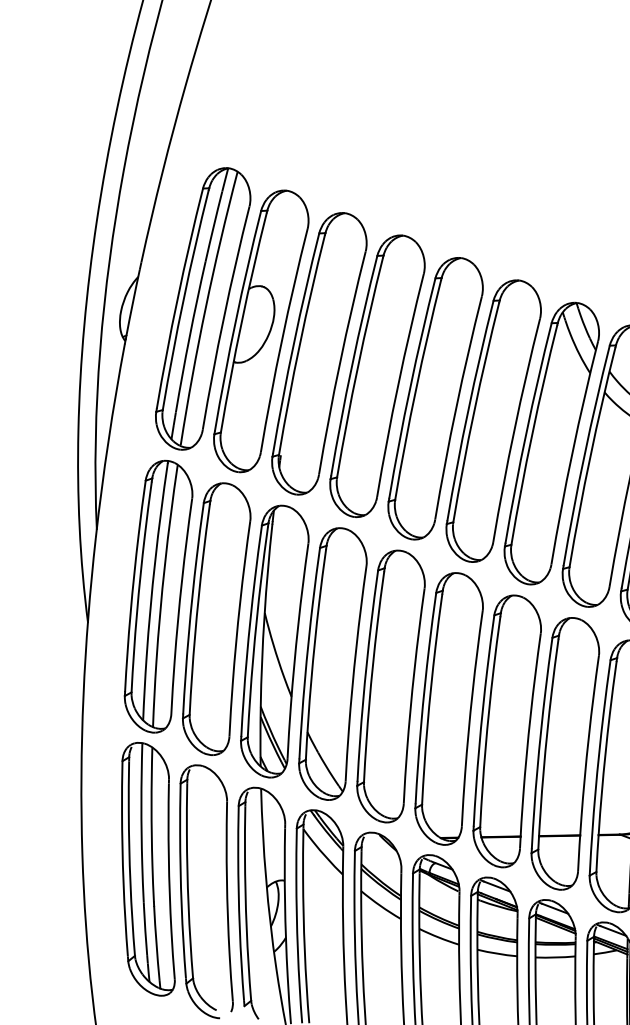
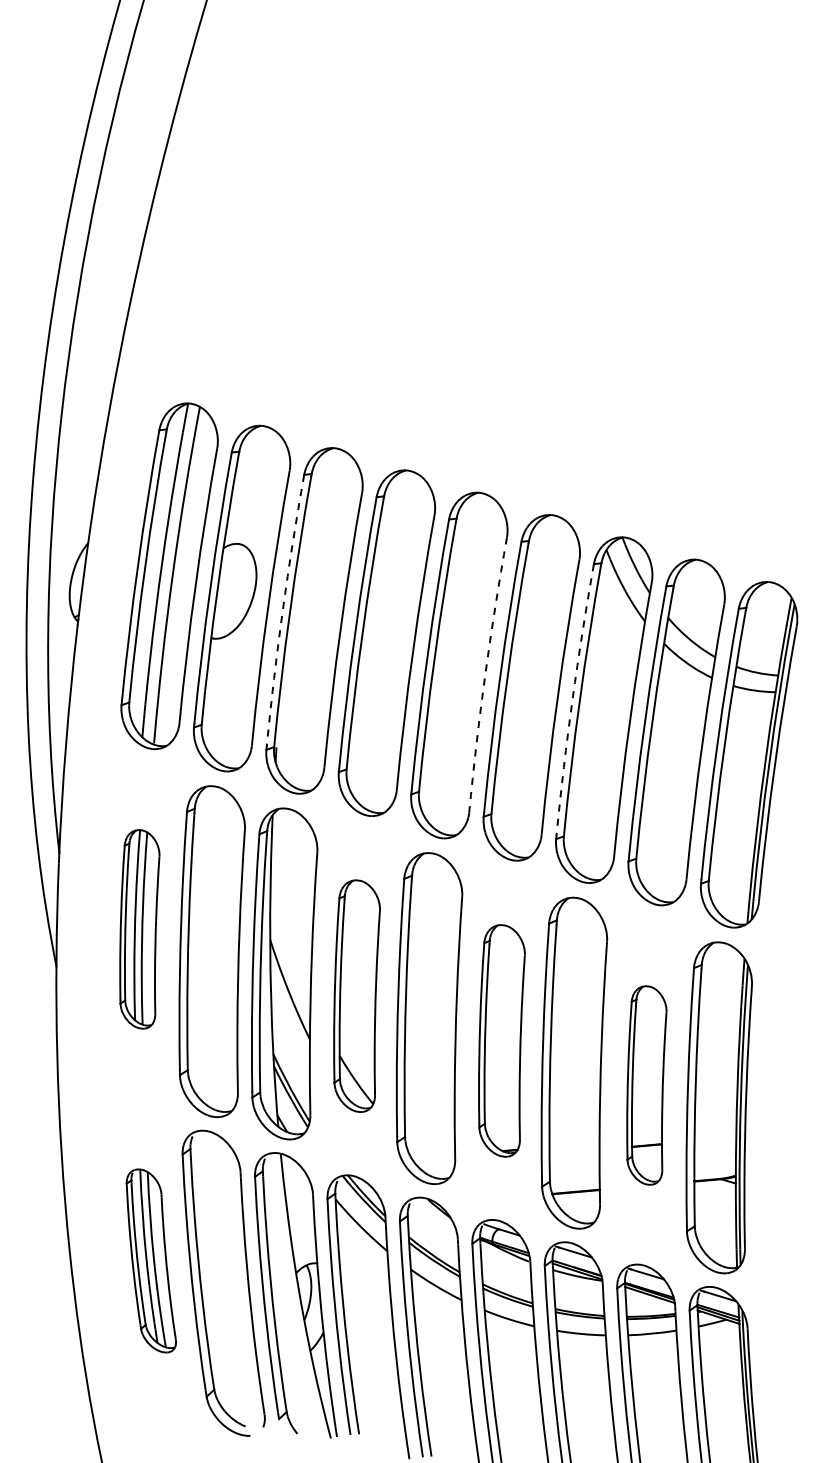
arc: (293, 343) -> (282, 610), solid -> dashed
arc: (456, 407) -> (485, 674), solid -> dashed
arc: (526, 432) -> (572, 699), solid -> dashed
part: (158, 596) -> (139, 929), size x0.6
part: (332, 663) -> (356, 995), size x0.7
part: (448, 708) -> (501, 1040), size x0.7
part: (564, 753) -> (646, 1085), size x0.6
part: (149, 868) -> (151, 1260), size x0.6

